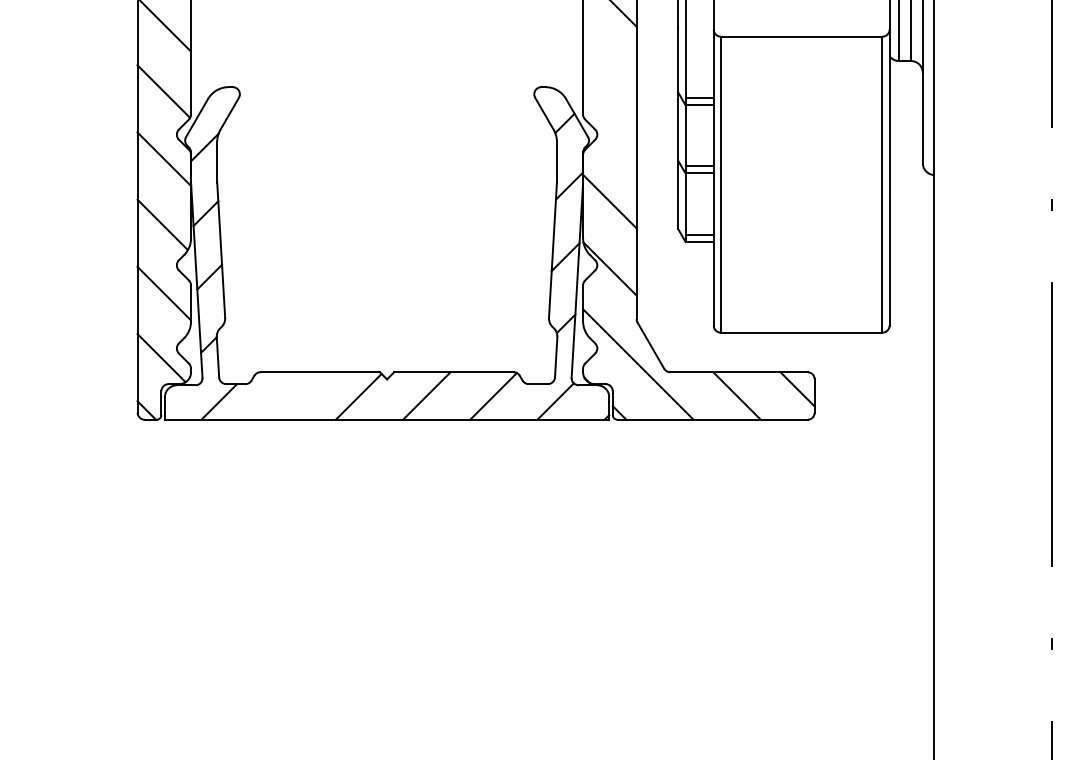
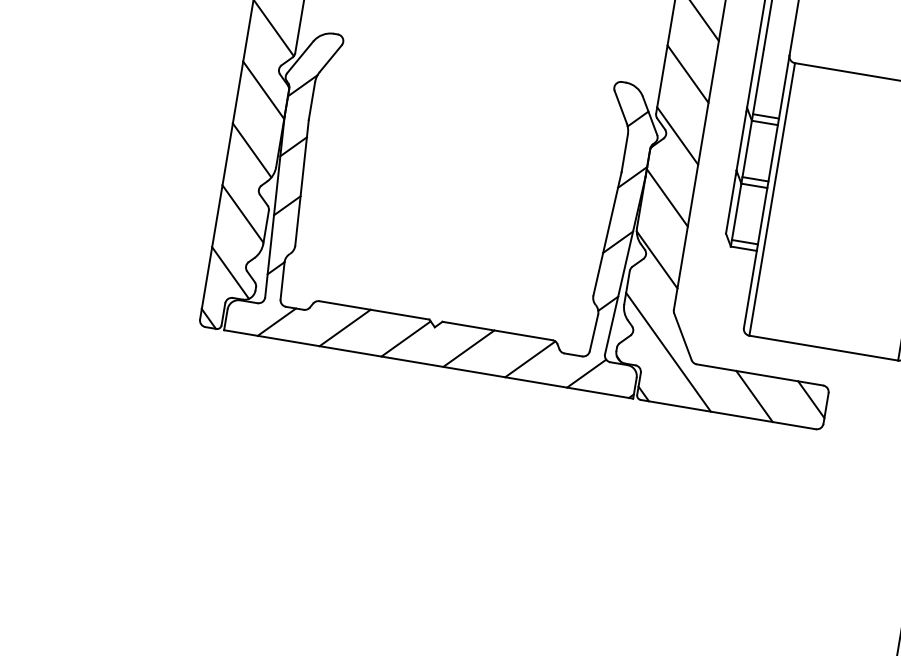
line: (609, 66) -> (687, 73), added
line: (609, 134) -> (677, 136), added
line: (292, 395) -> (345, 327), added

